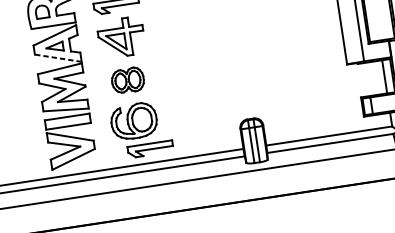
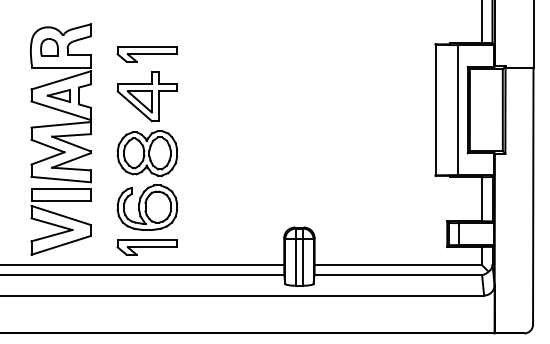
line: (57, 58) -> (60, 110), dashed -> solid
part: (128, 80) -> (147, 153), size x1.43
part: (149, 149) -> (146, 247), moved

